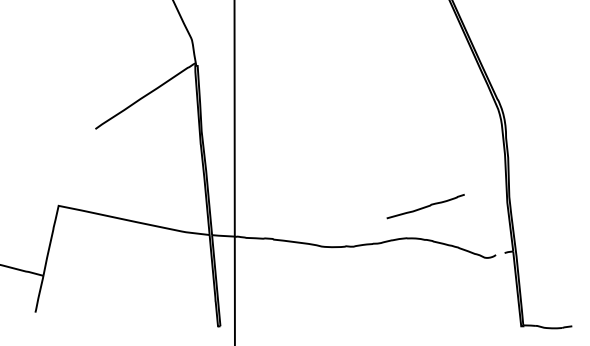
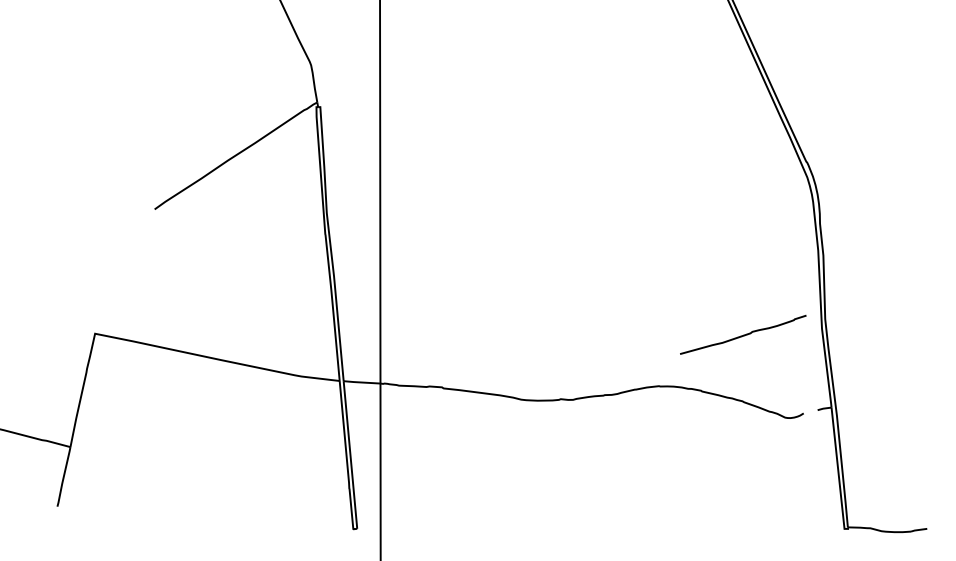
curve: (425, 206) -> (742, 334), moved

